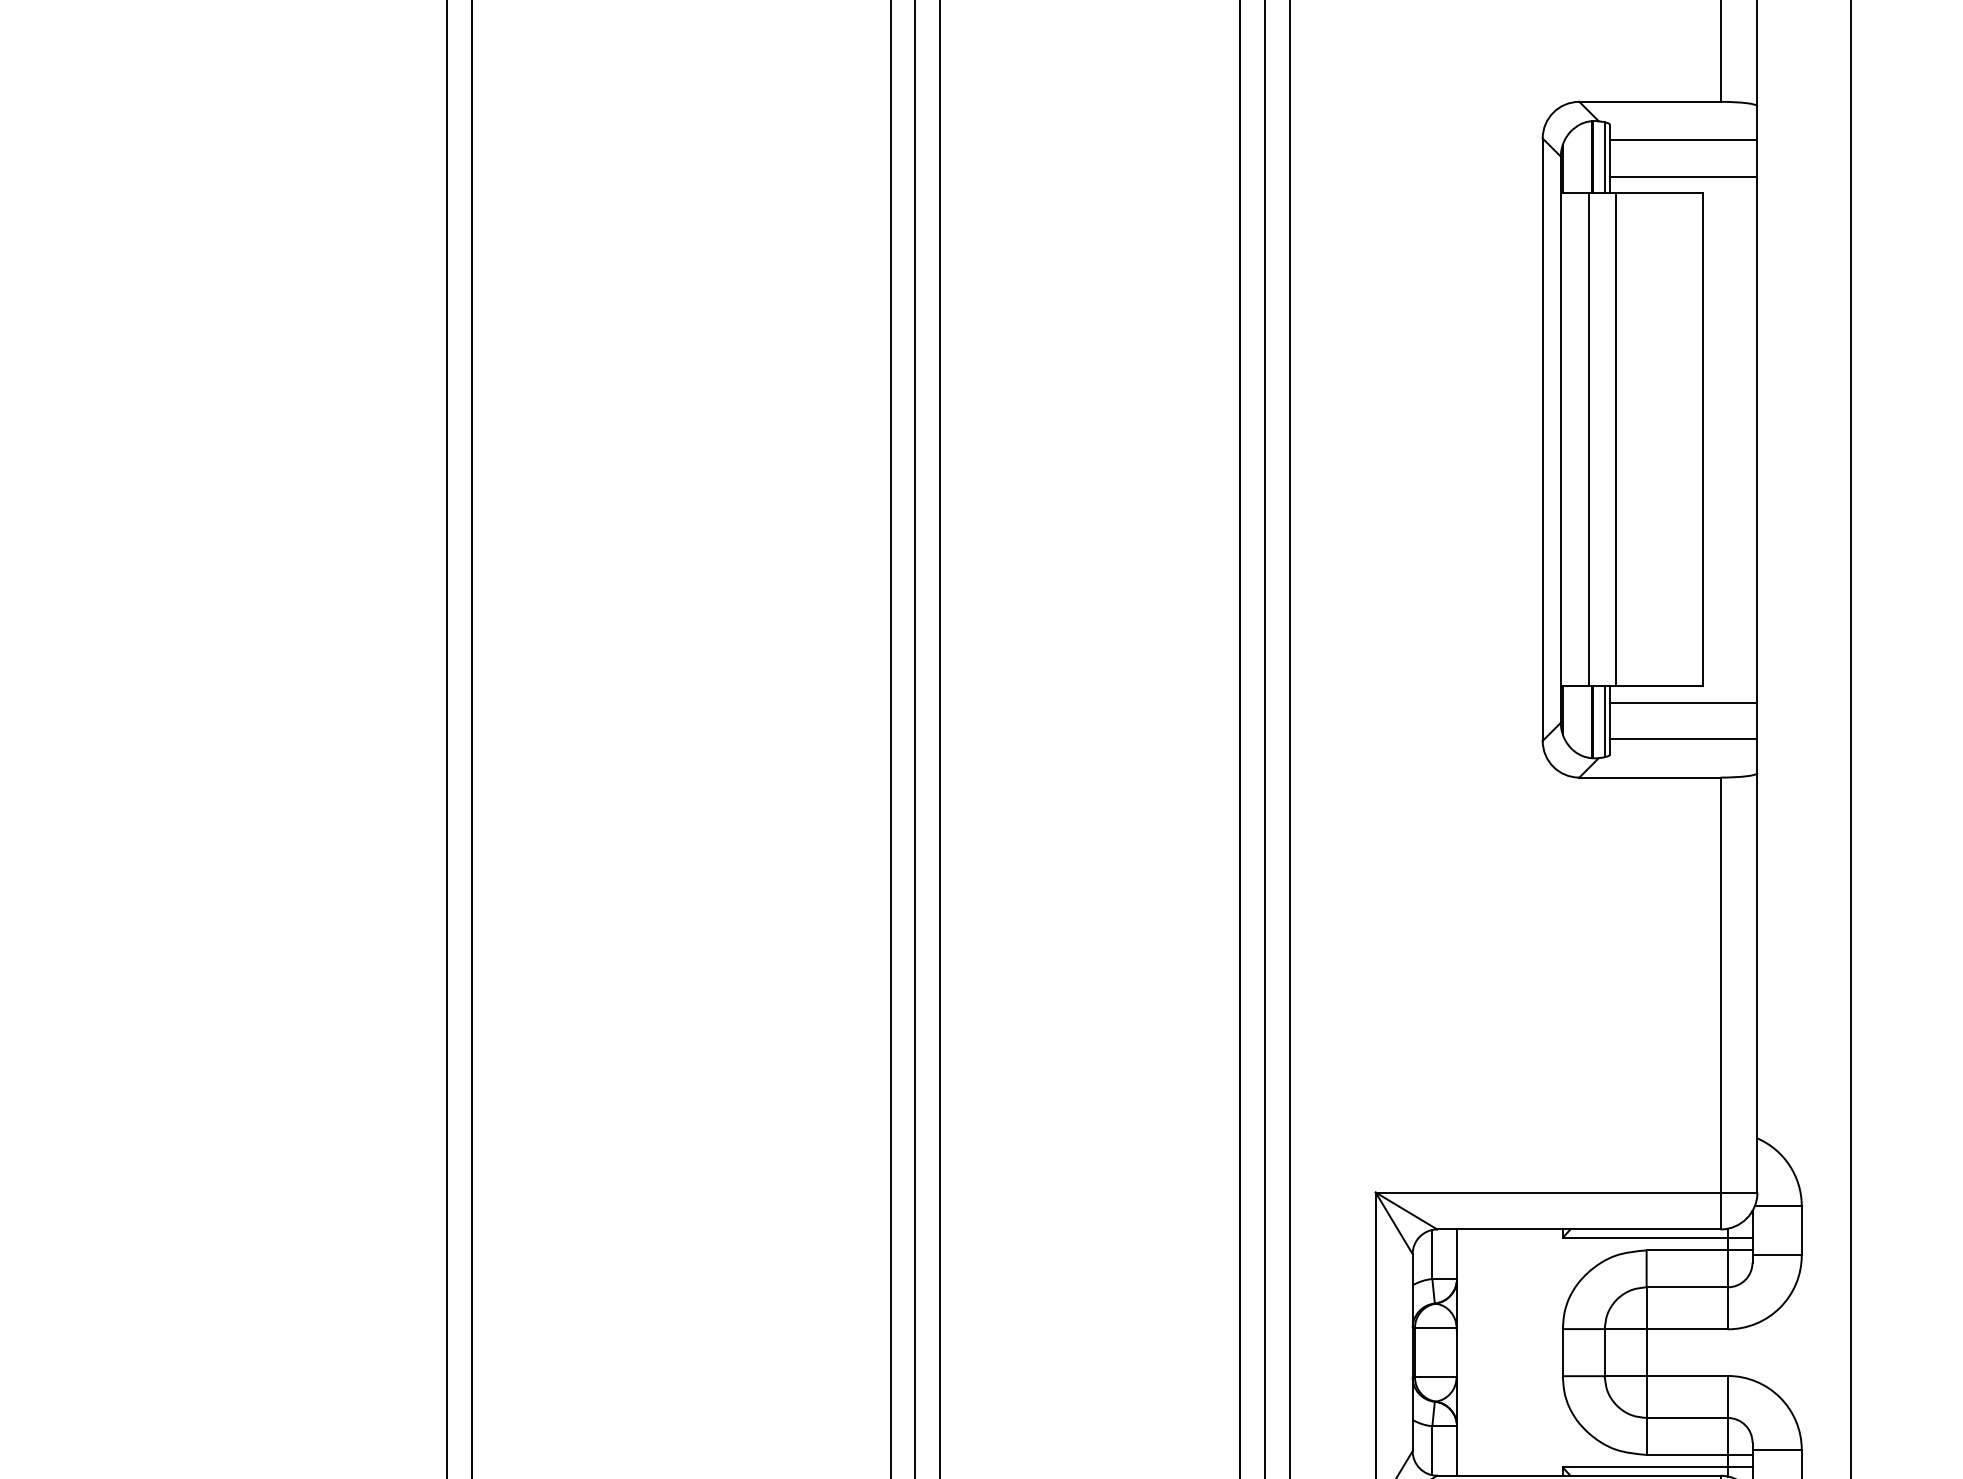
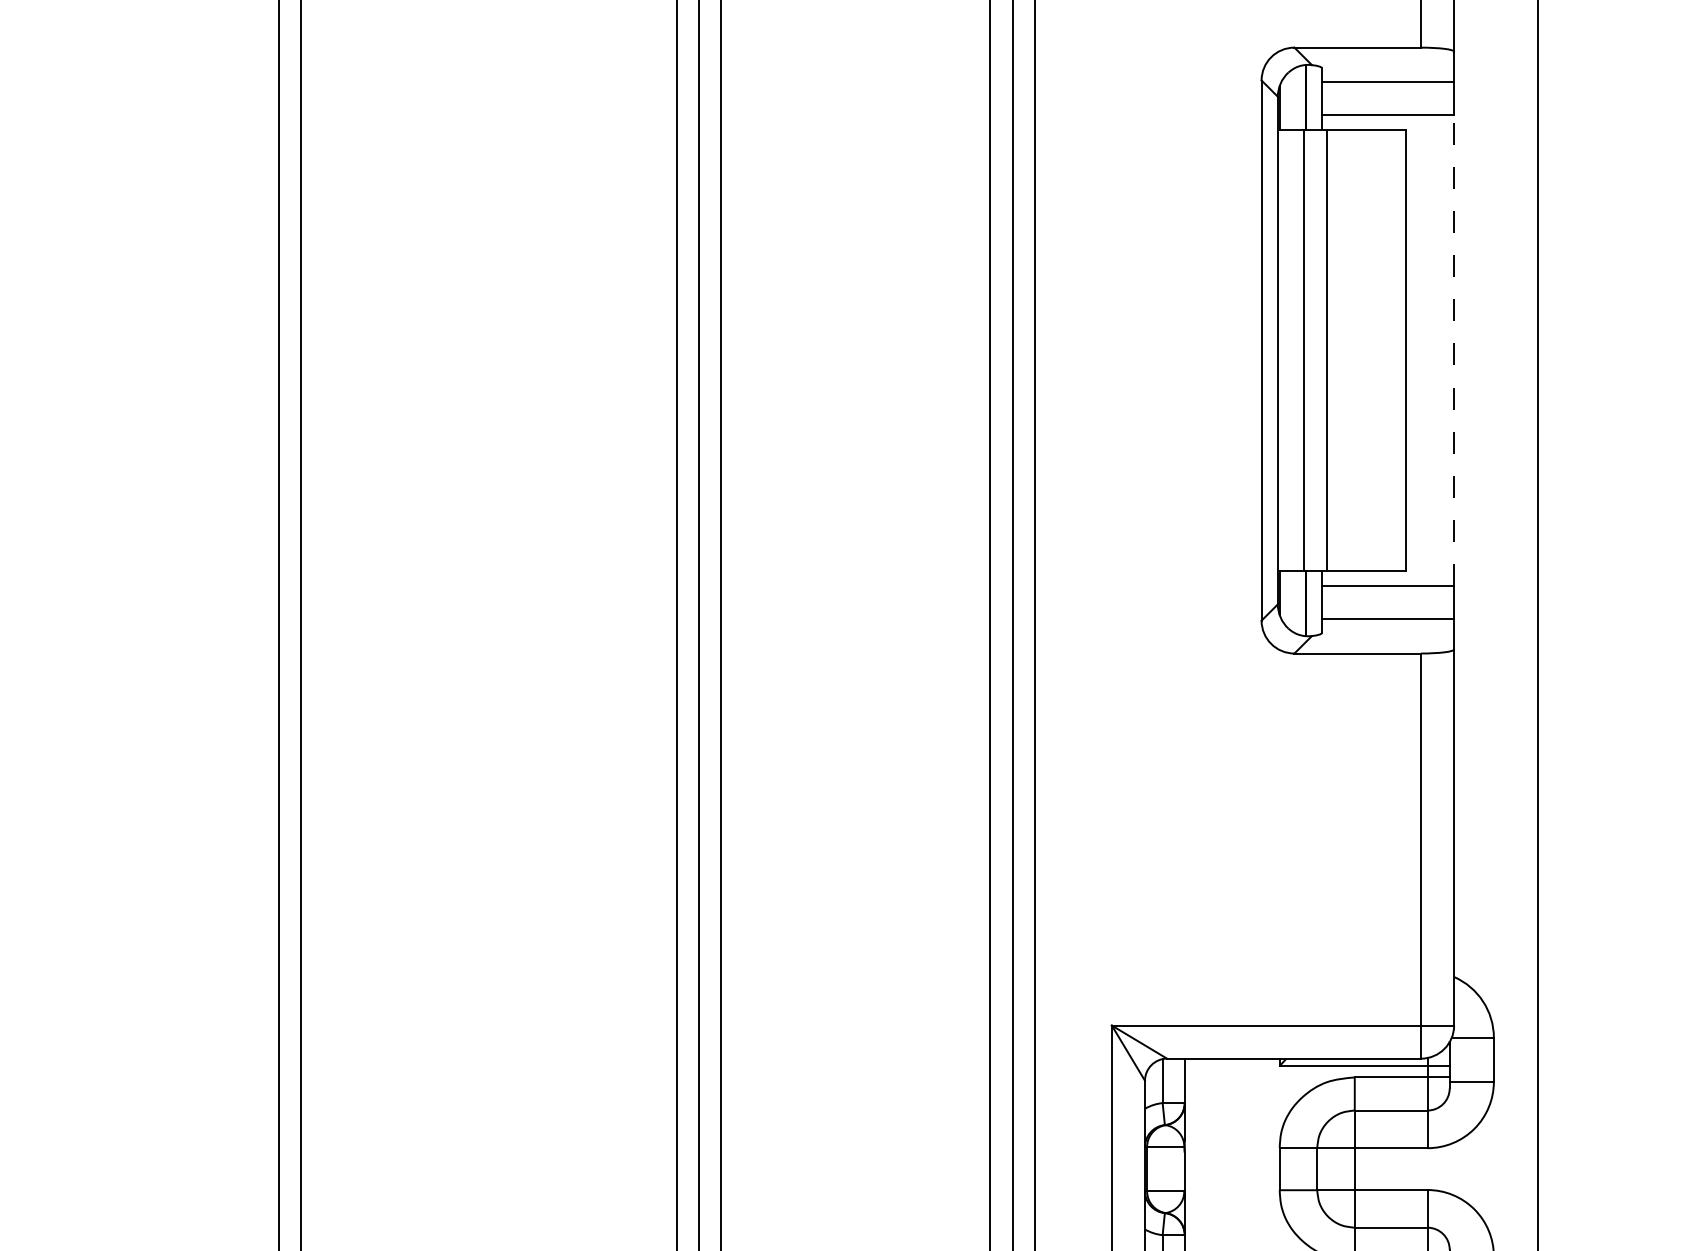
line: (1604, 157) -> (1316, 97), removed
line: (1757, 439) -> (1454, 350), solid -> dashed
line: (1604, 721) -> (1316, 603), removed

